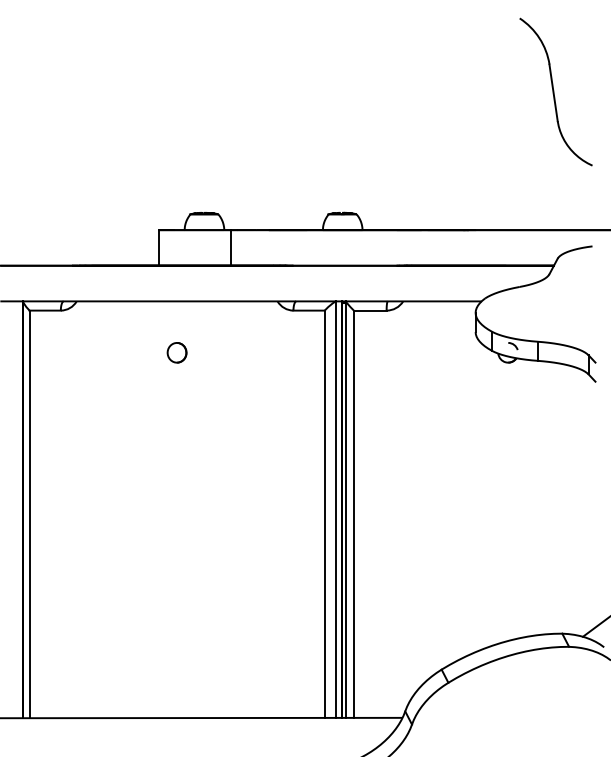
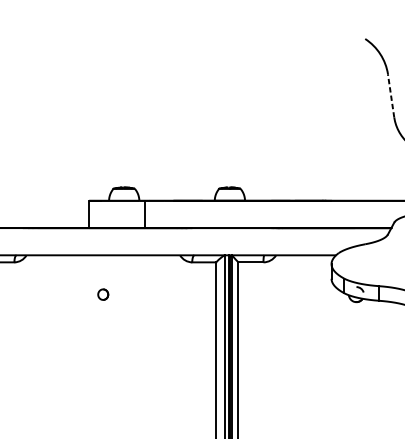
line: (553, 92) -> (391, 95), solid -> dashed
part: (176, 352) -> (102, 294), size x0.7

